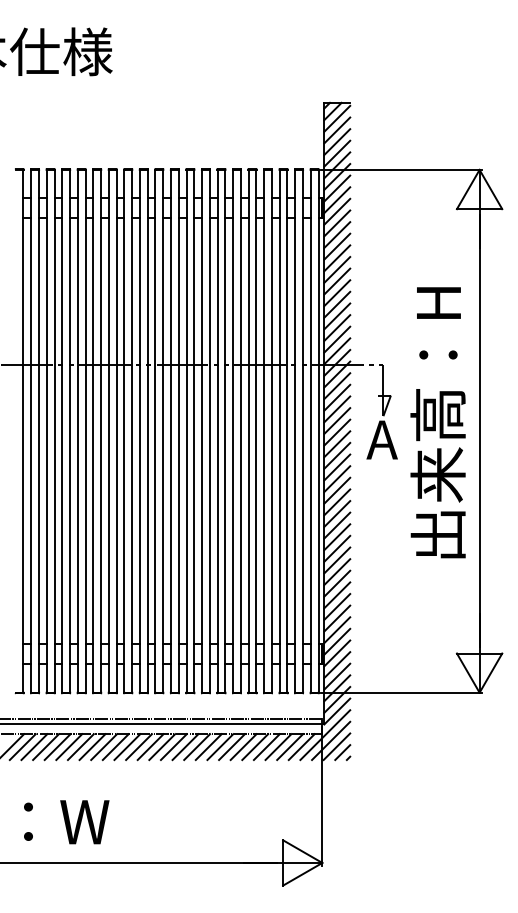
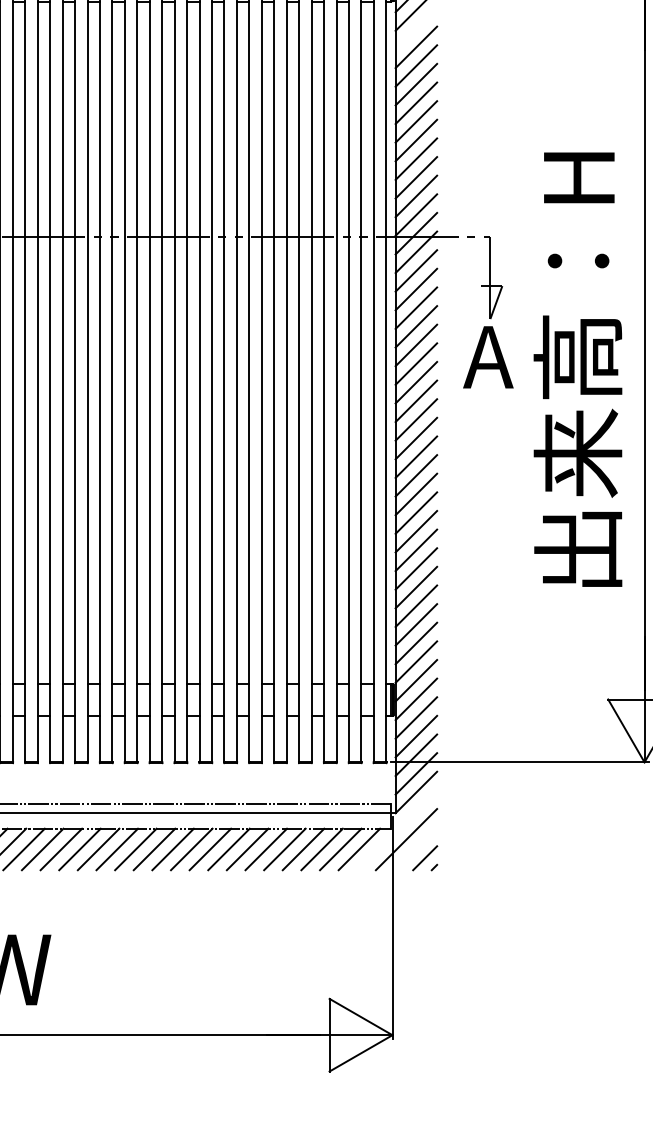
line: (337, 235) -> (416, 29), removed
text: (437, 422) -> (577, 369), moved
line: (325, 735) -> (397, 830), removed
line: (336, 746) -> (415, 848), removed

